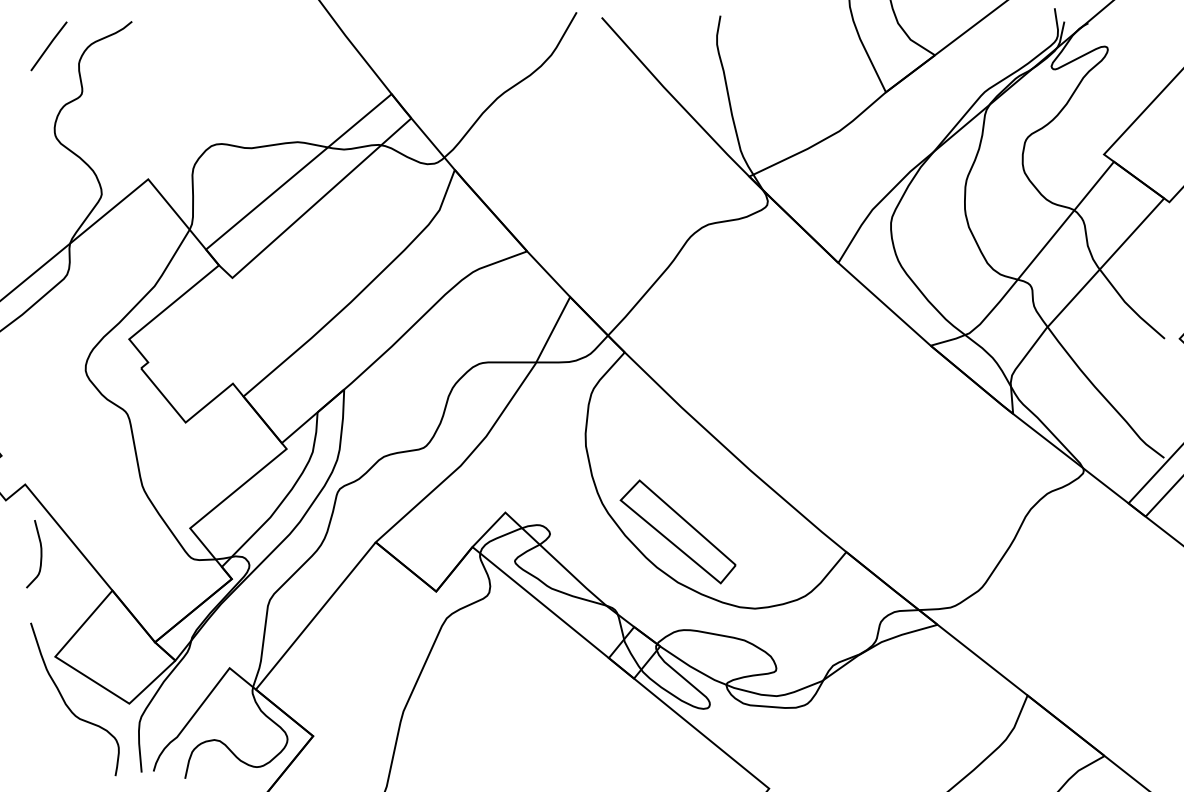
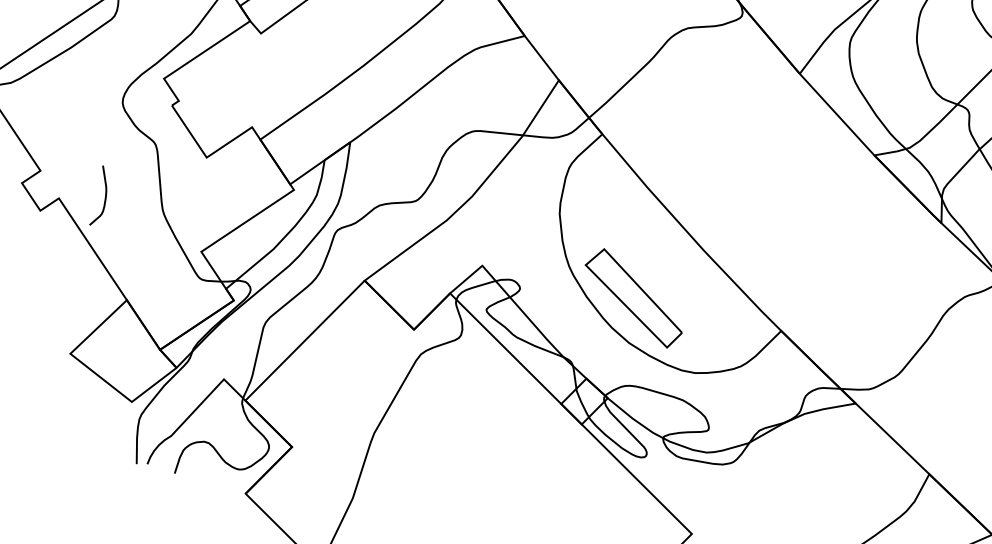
curve: (40, 554) -> (105, 196), moved
curve: (67, 704) -> (76, 397), removed

